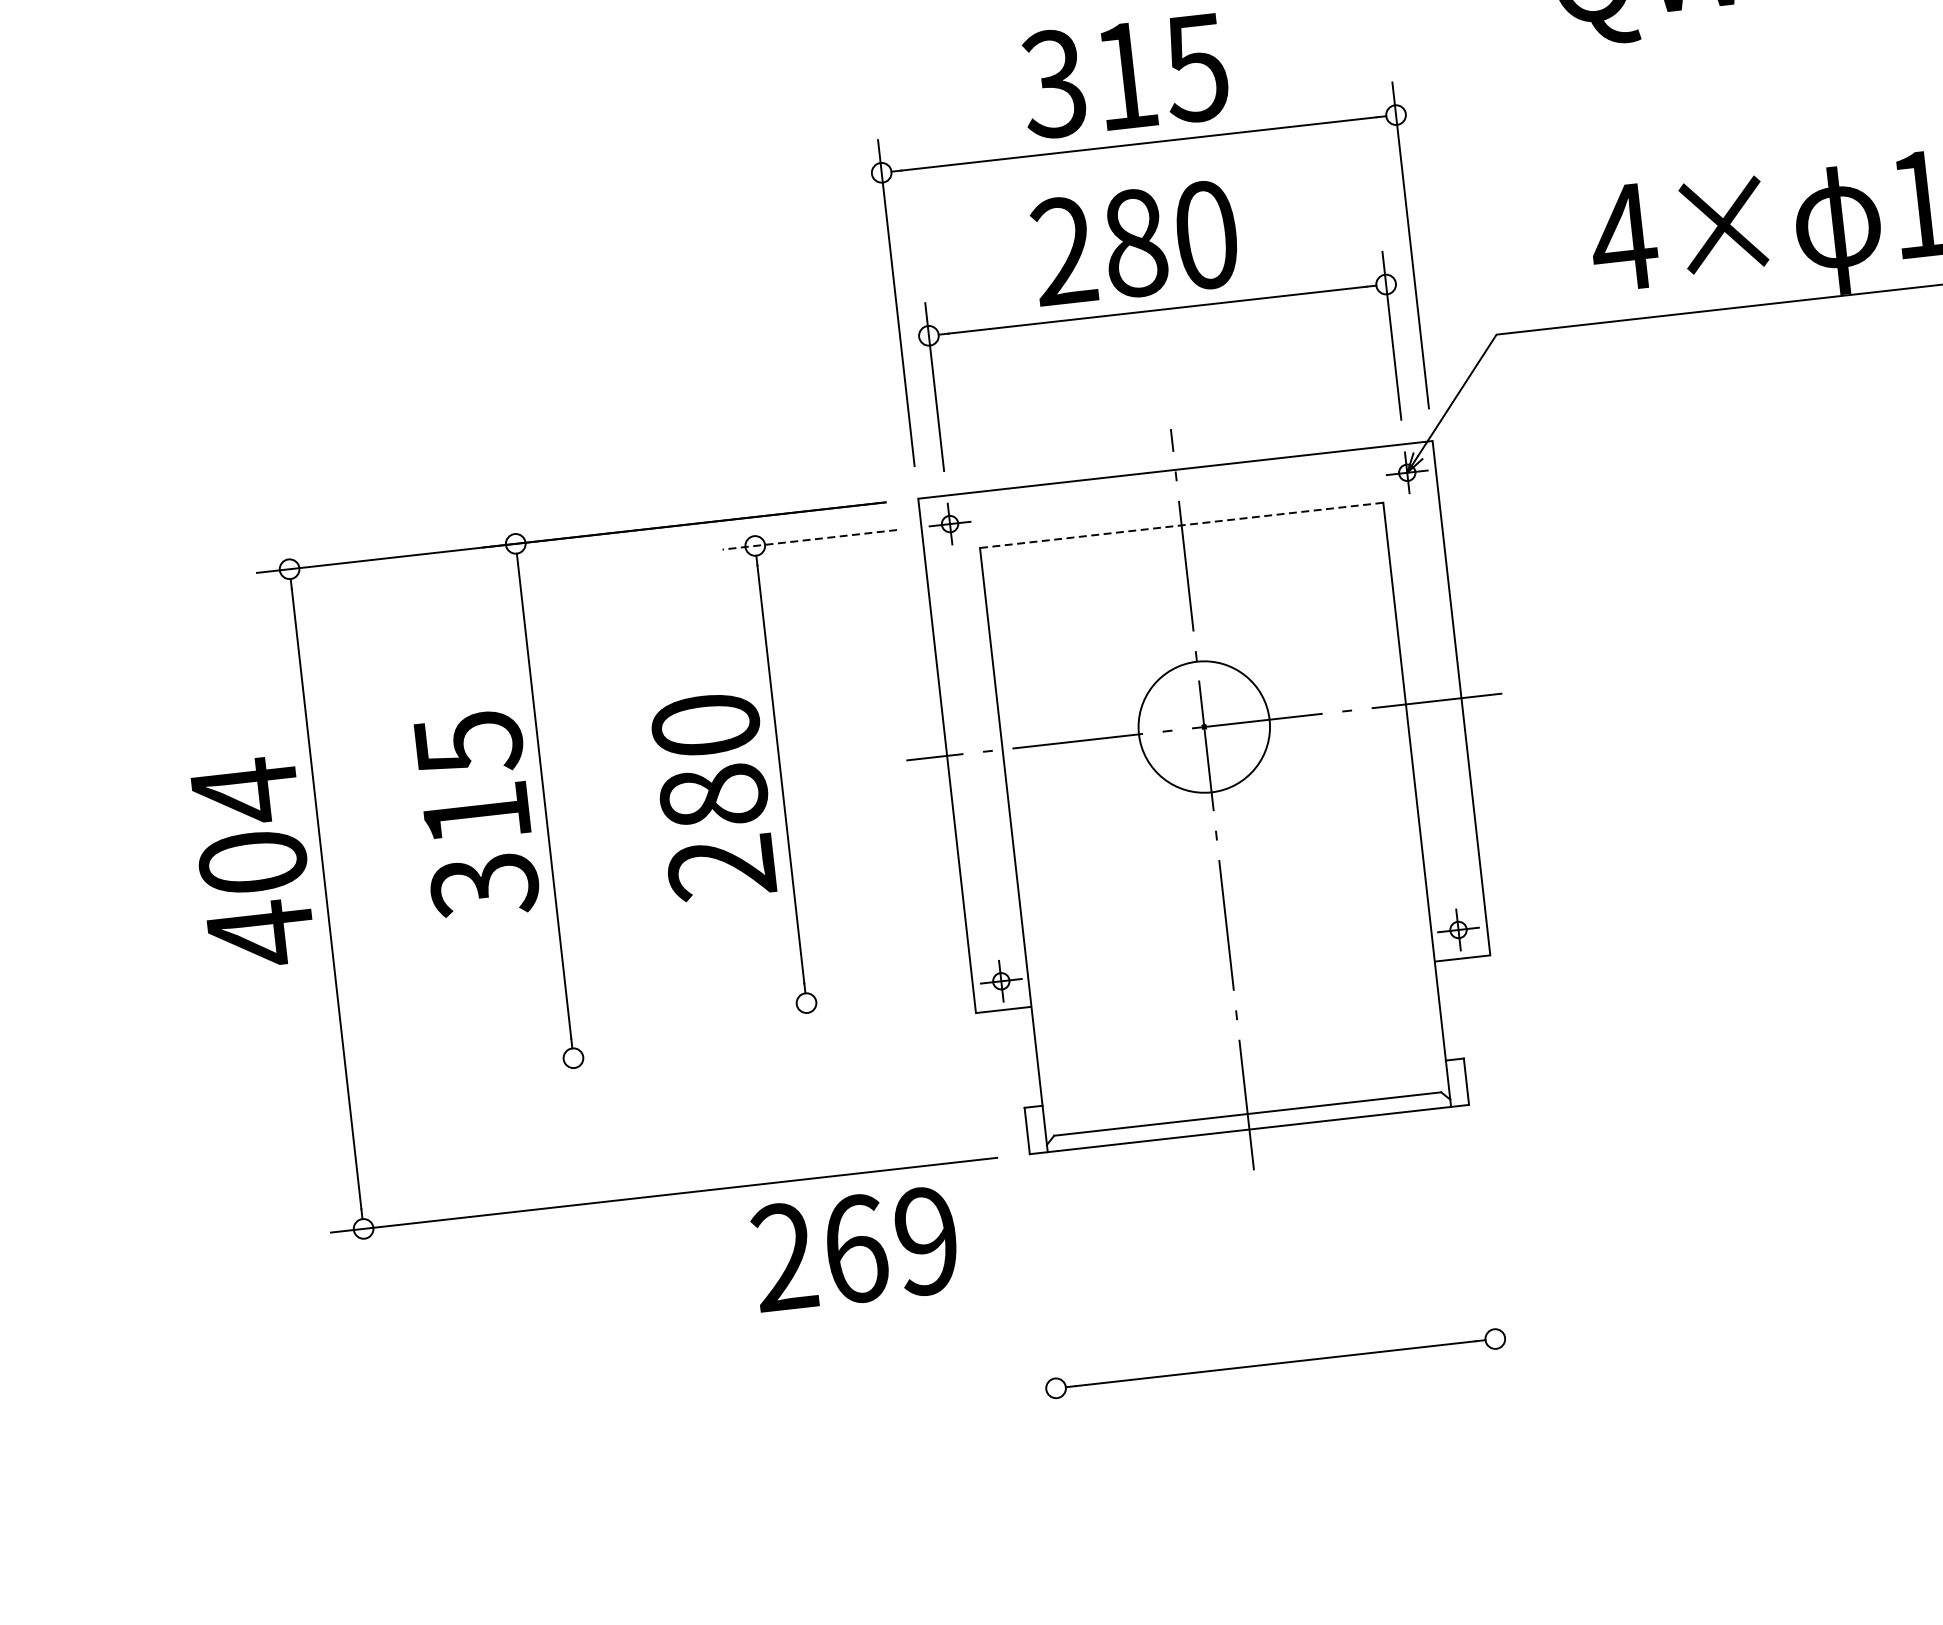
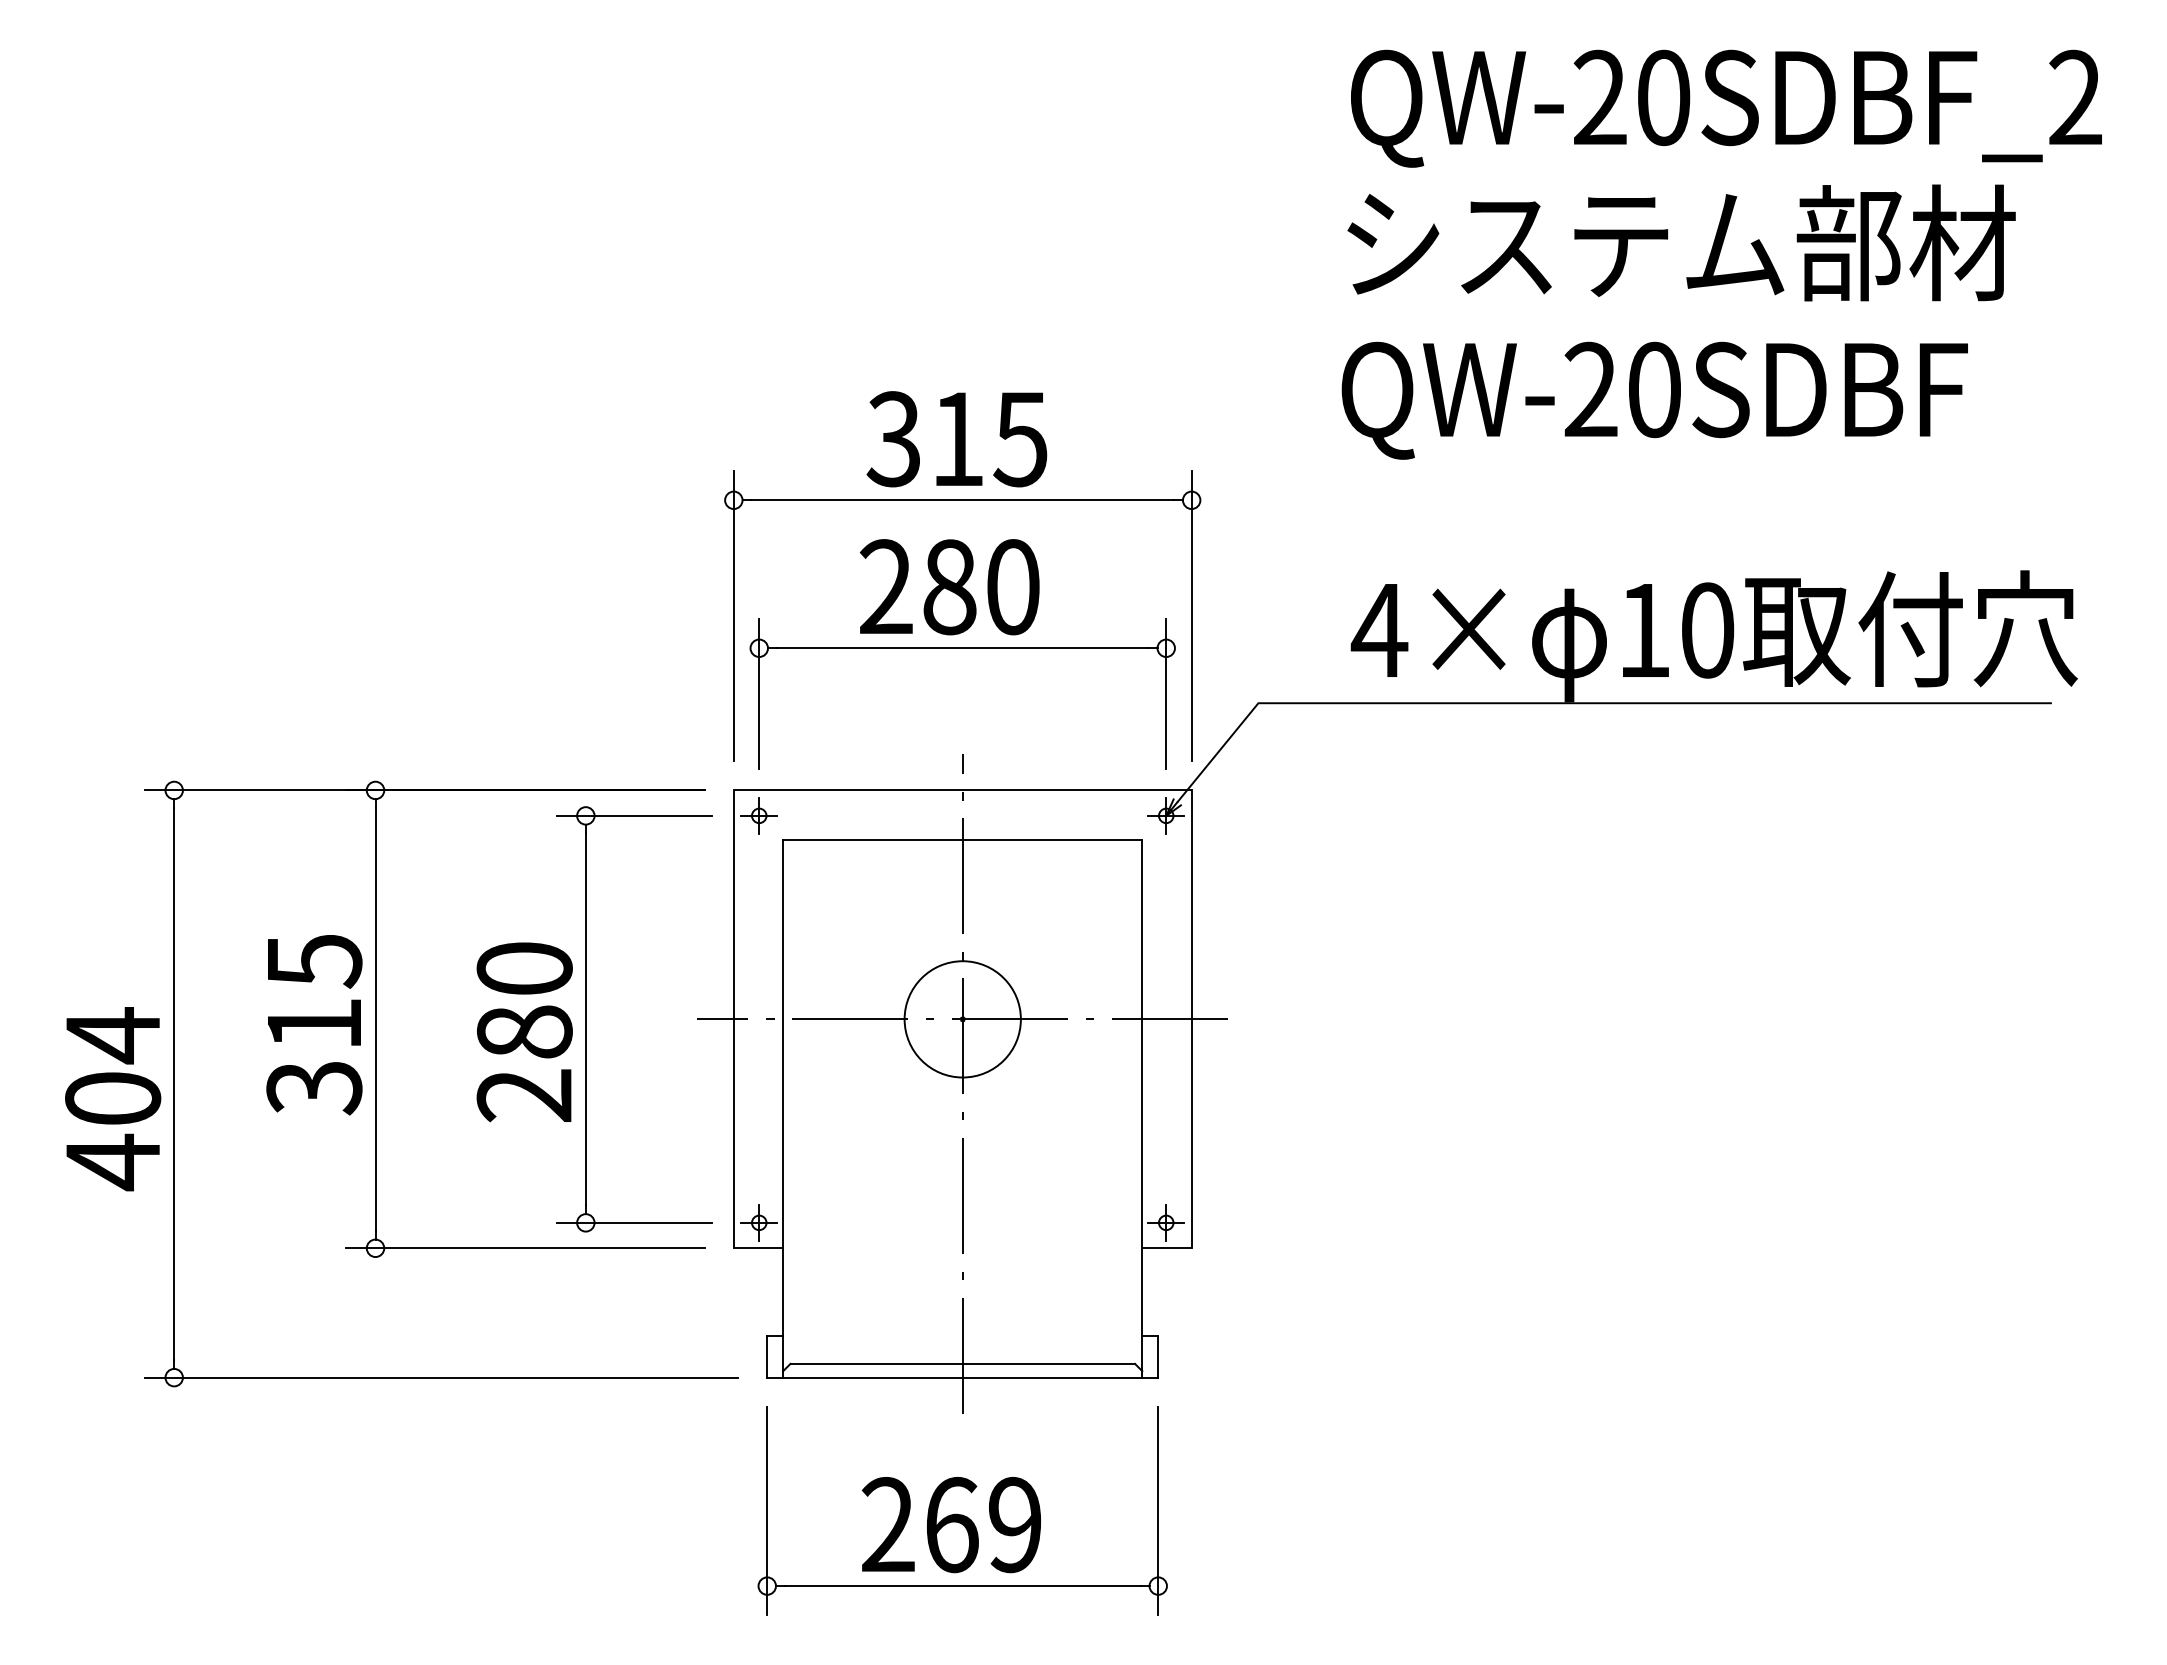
line: (1181, 525) -> (962, 839), dashed -> solid
line: (809, 539) -> (634, 815), dashed -> solid
text: (253, 863) -> (113, 1099), moved
line: (861, 996) -> (634, 1222), added
line: (741, 1039) -> (525, 1248), added
text: (854, 1249) -> (950, 1525), moved
line: (1486, 1254) -> (1158, 1510), added
line: (1046, 1303) -> (767, 1510), added

